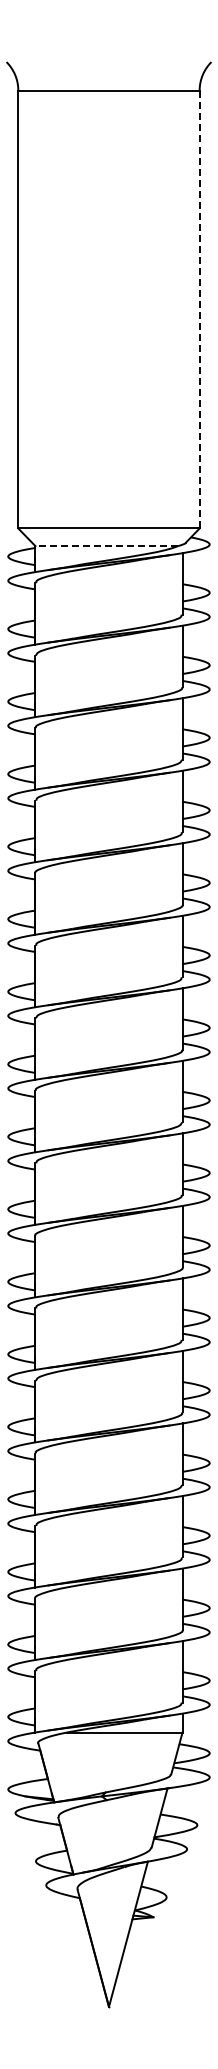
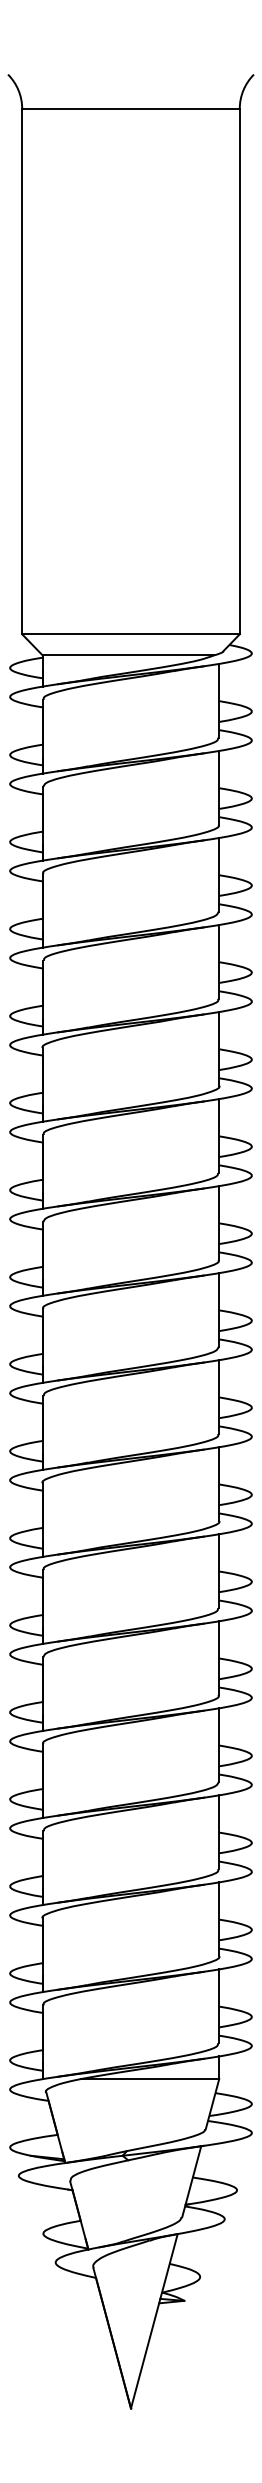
line: (199, 309) -> (239, 371), dashed -> solid
line: (106, 546) -> (128, 655), dashed -> solid

